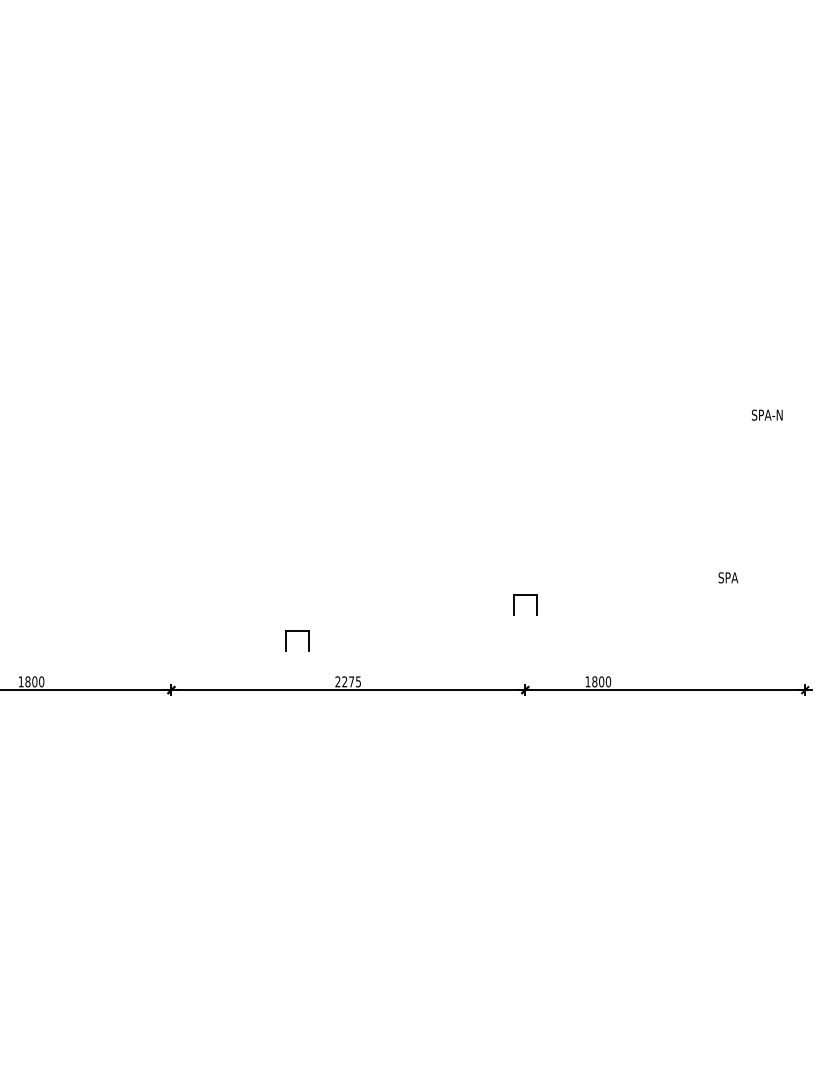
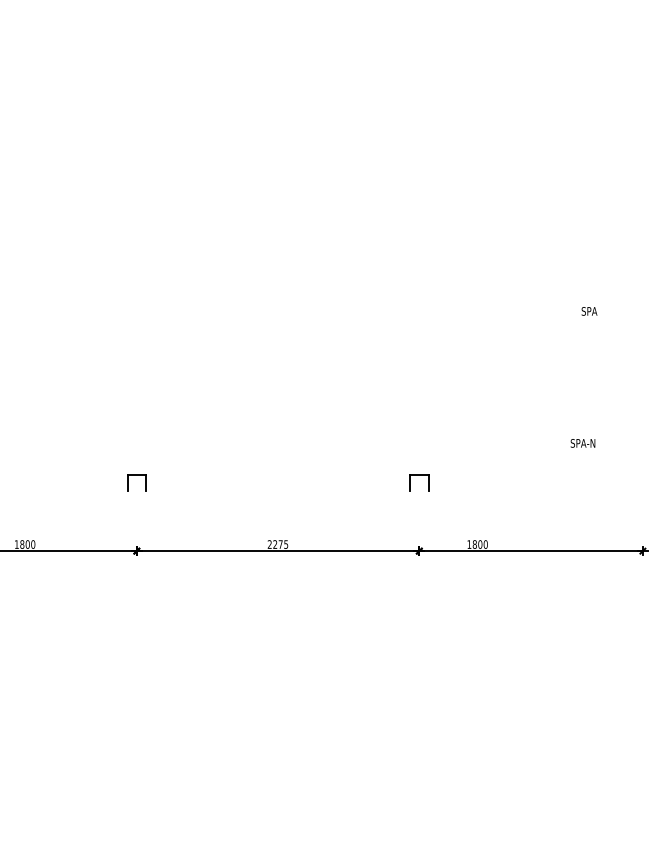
text: (767, 414) -> (583, 442), moved
text: (728, 577) -> (589, 311), moved
part: (297, 631) -> (136, 475), moved

